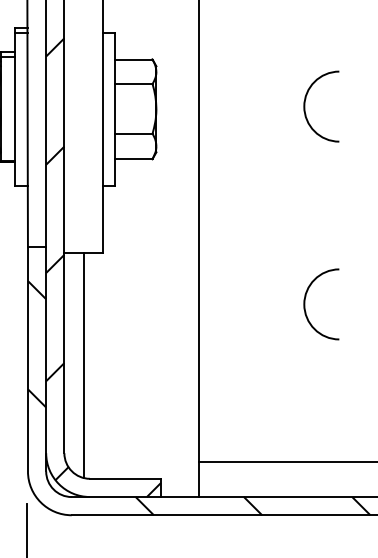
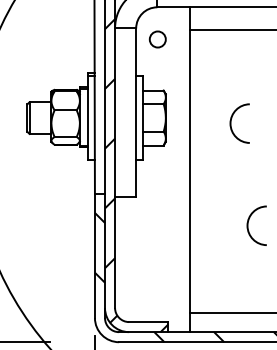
arc: (306, 106) -> (231, 123), moved
line: (85, 365) -> (126, 259), removed

